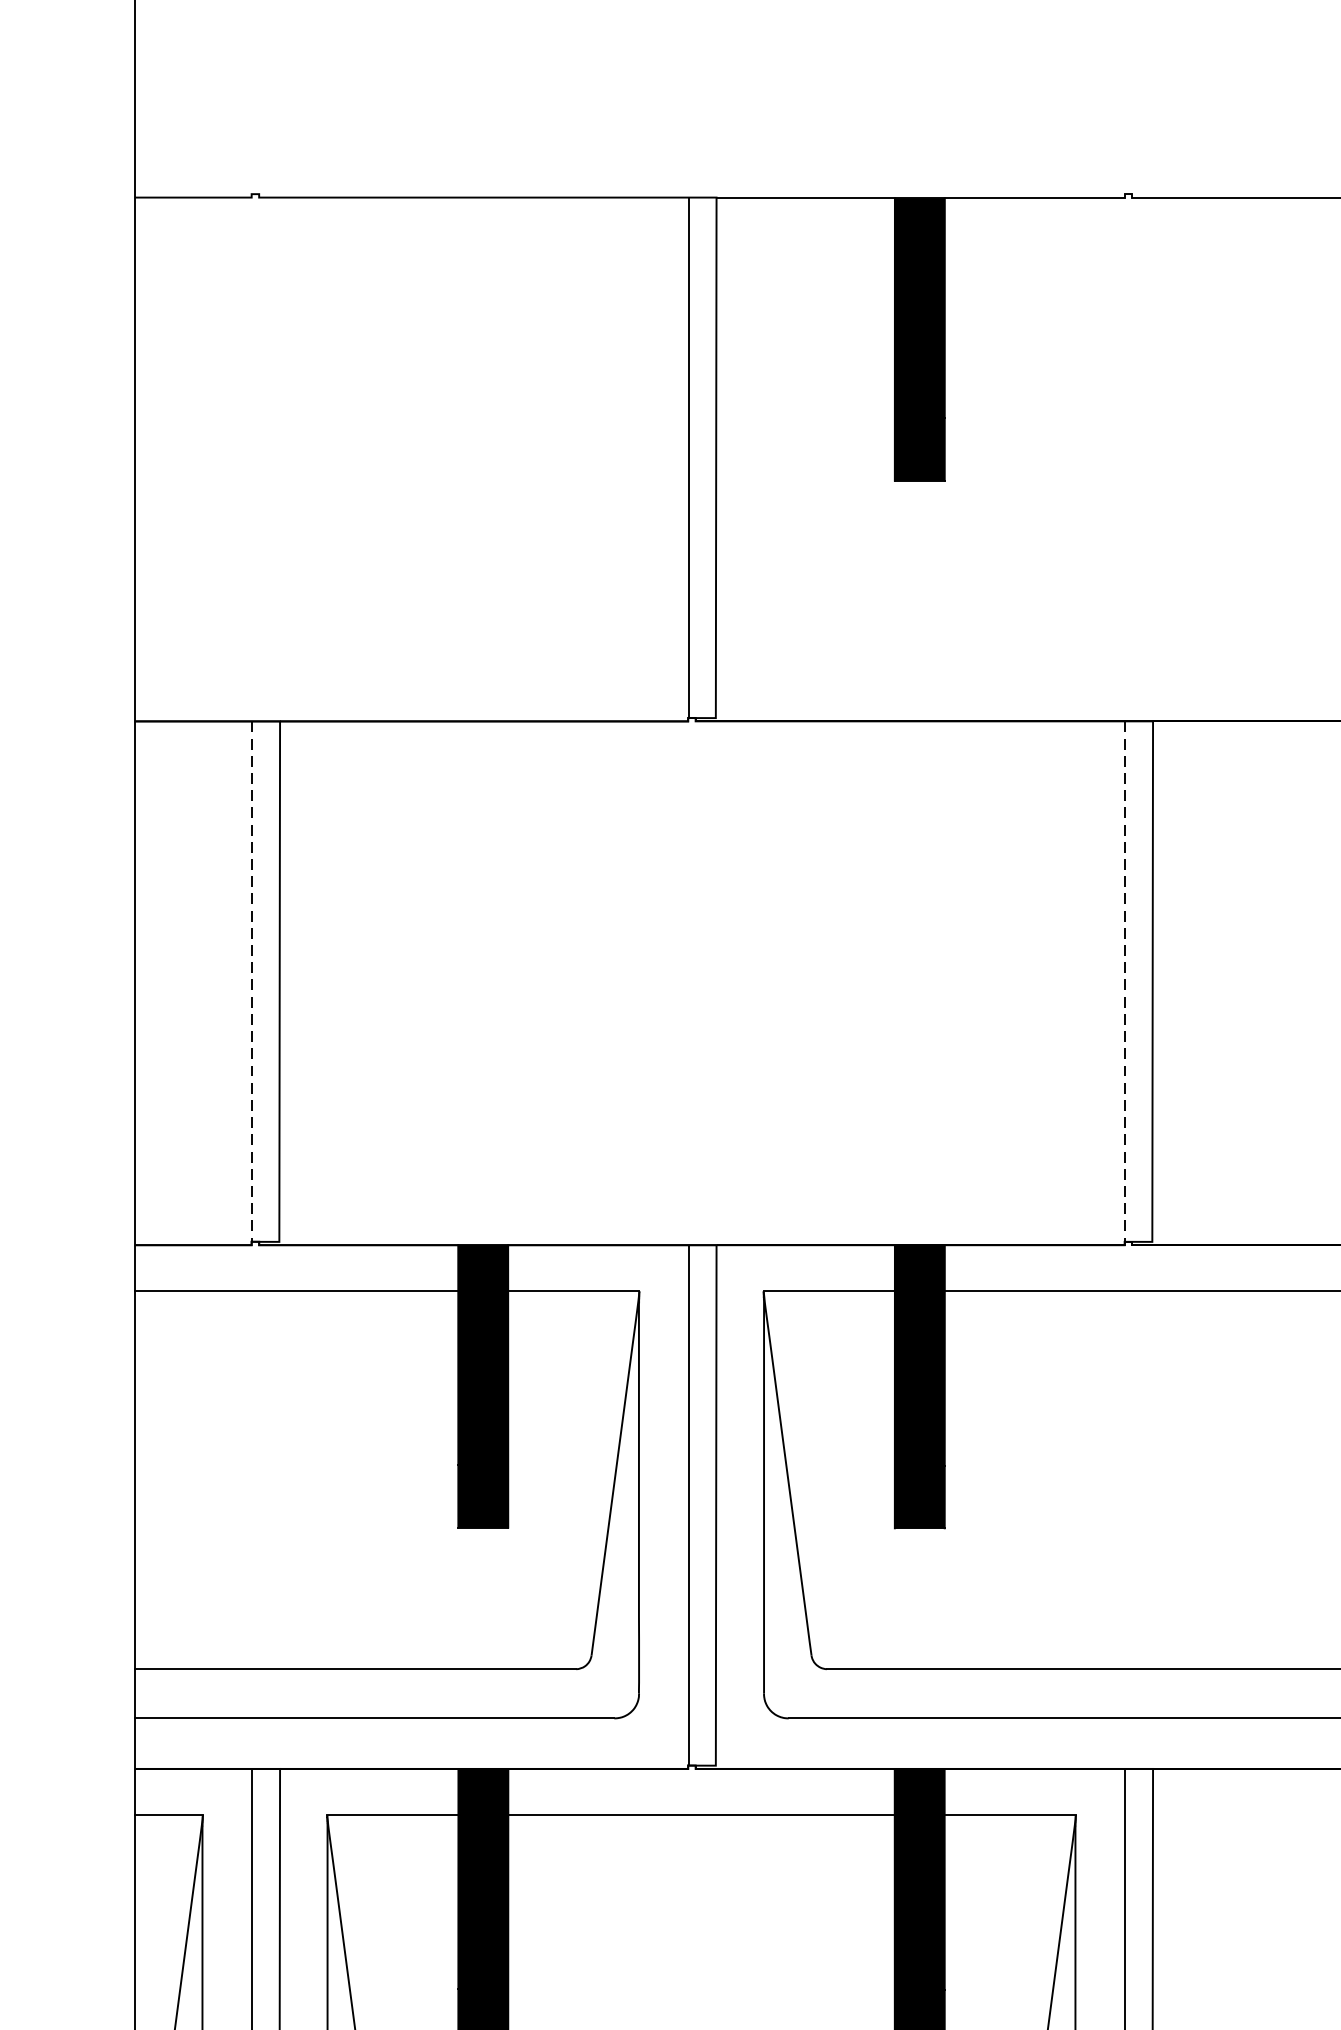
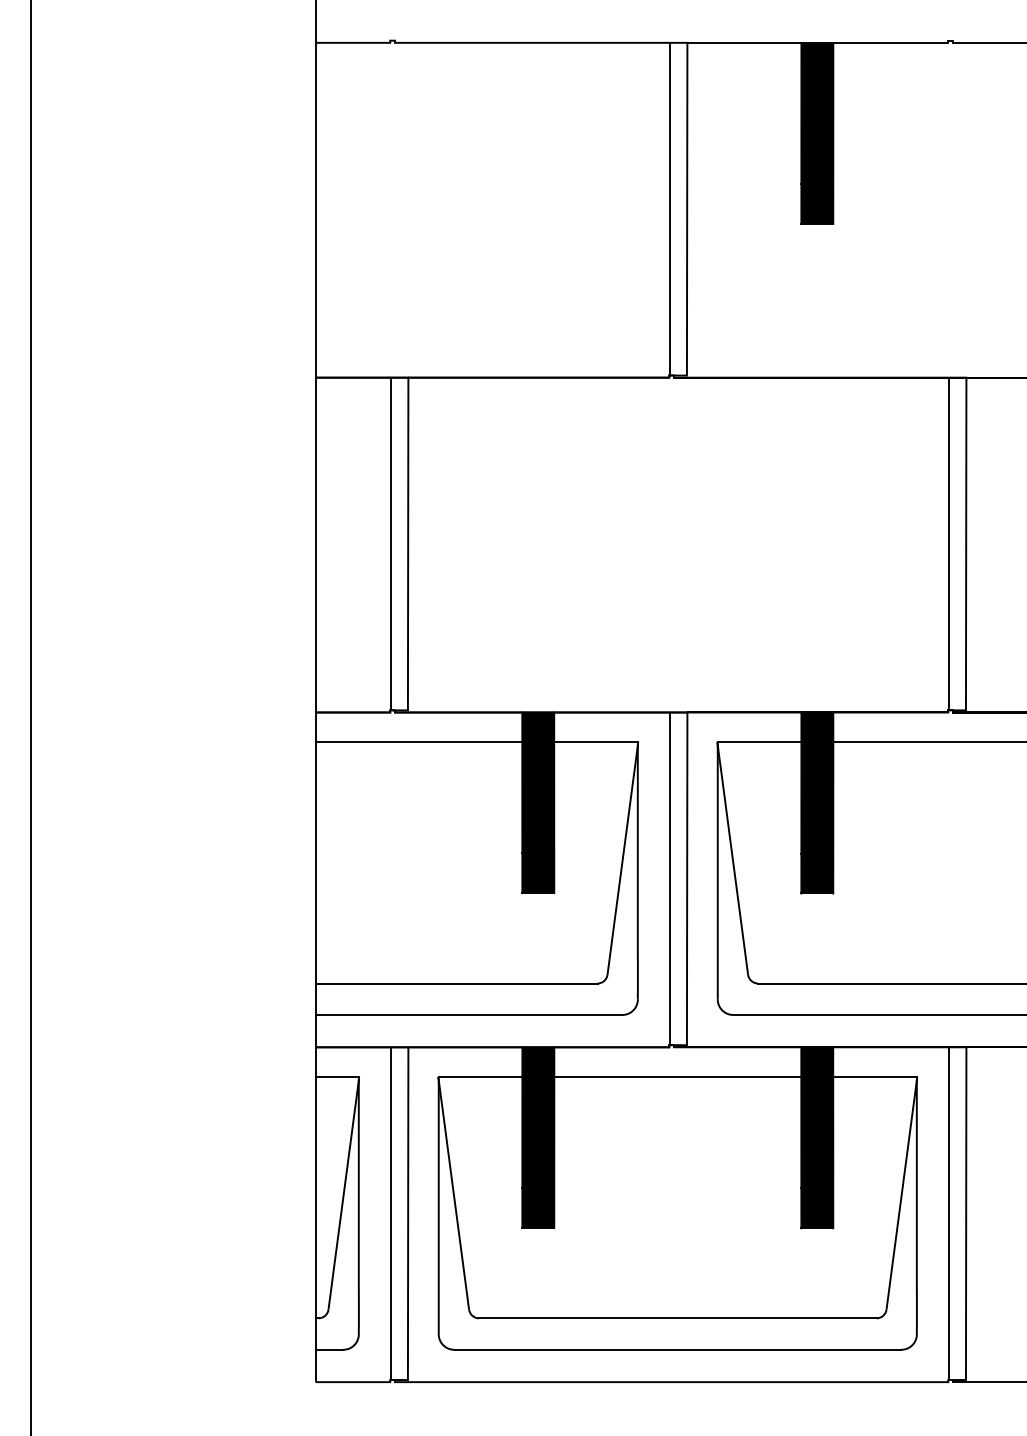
line: (252, 982) -> (390, 544), dashed -> solid
line: (1125, 982) -> (948, 544), dashed -> solid

